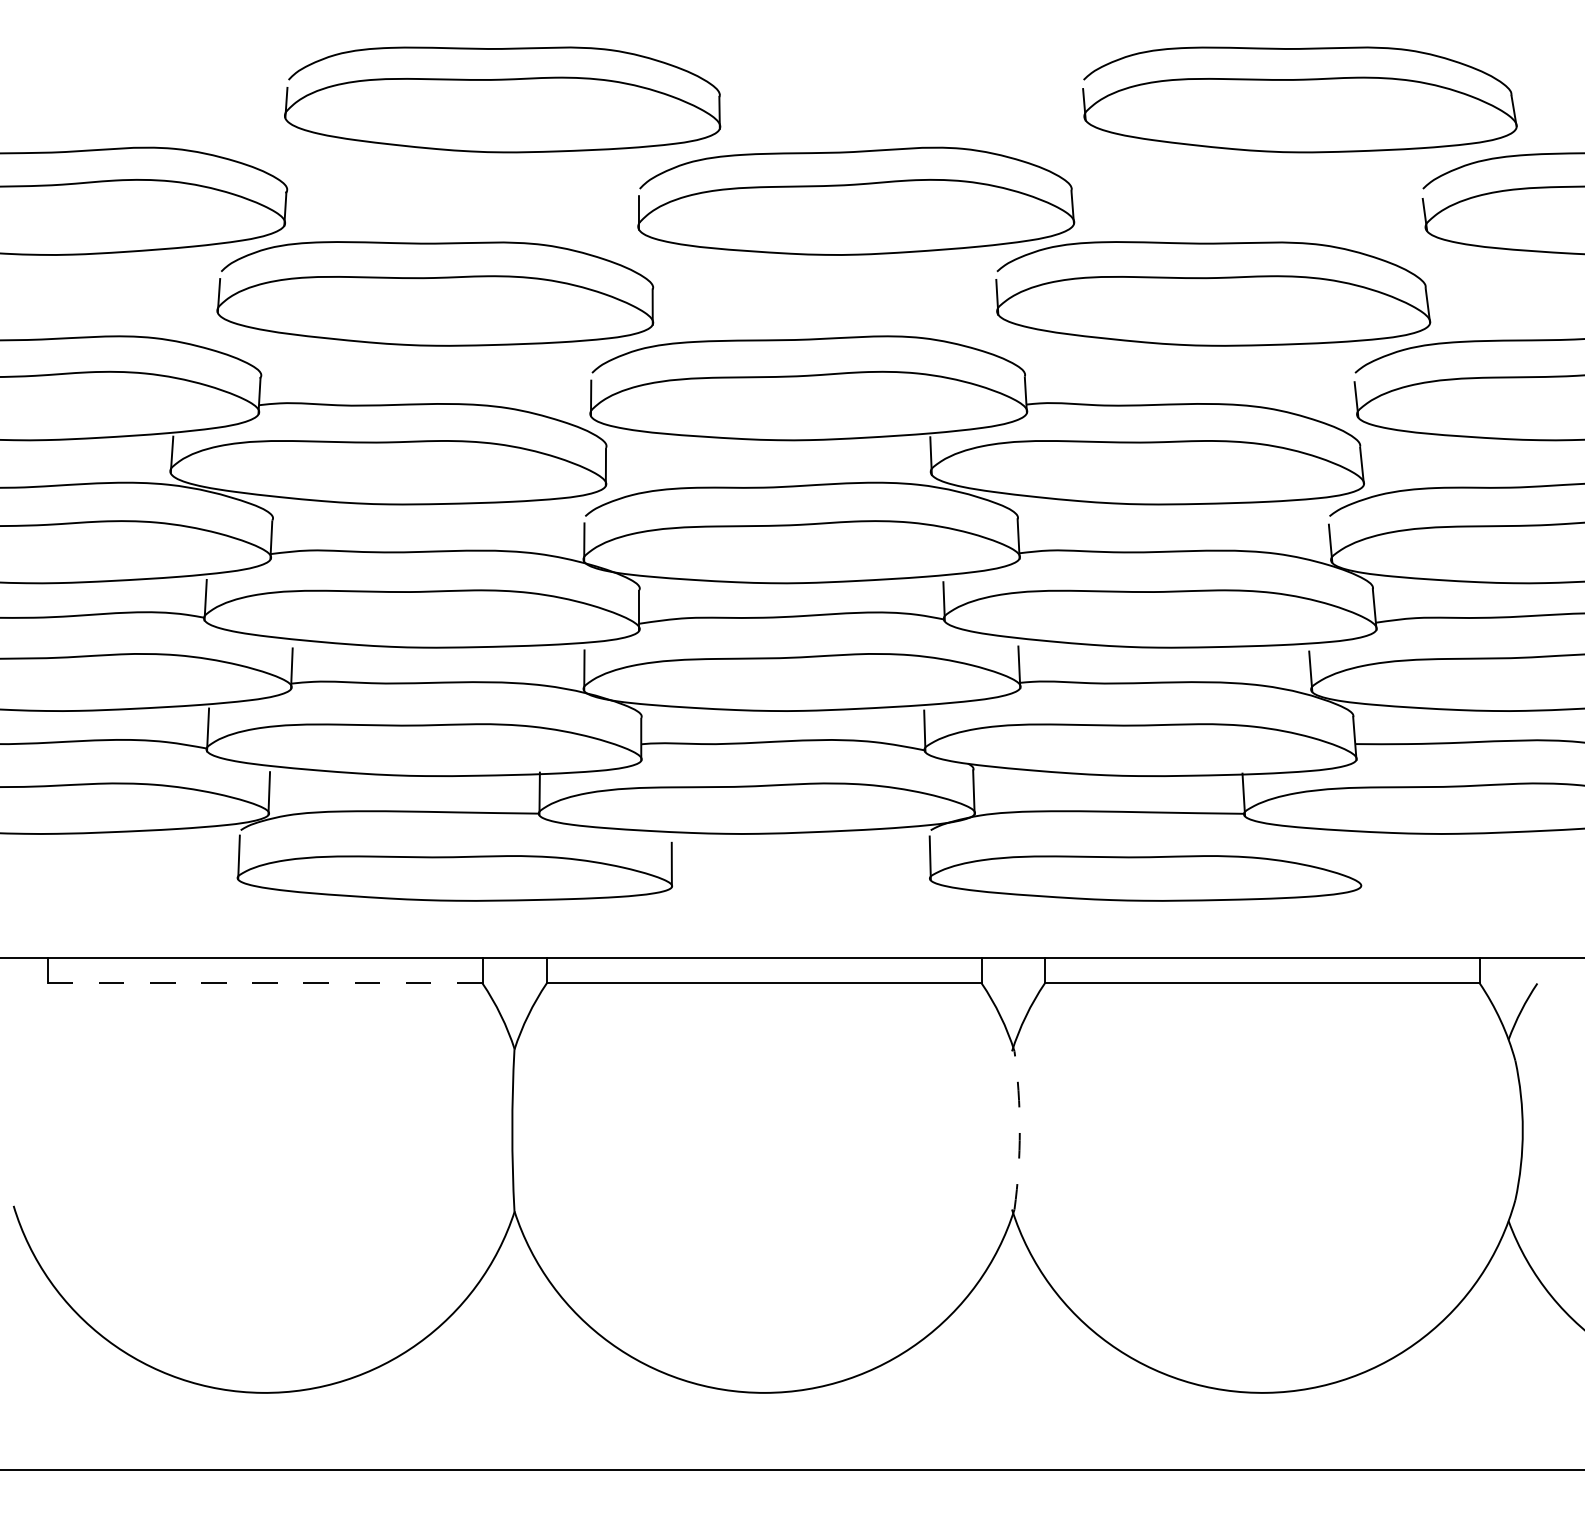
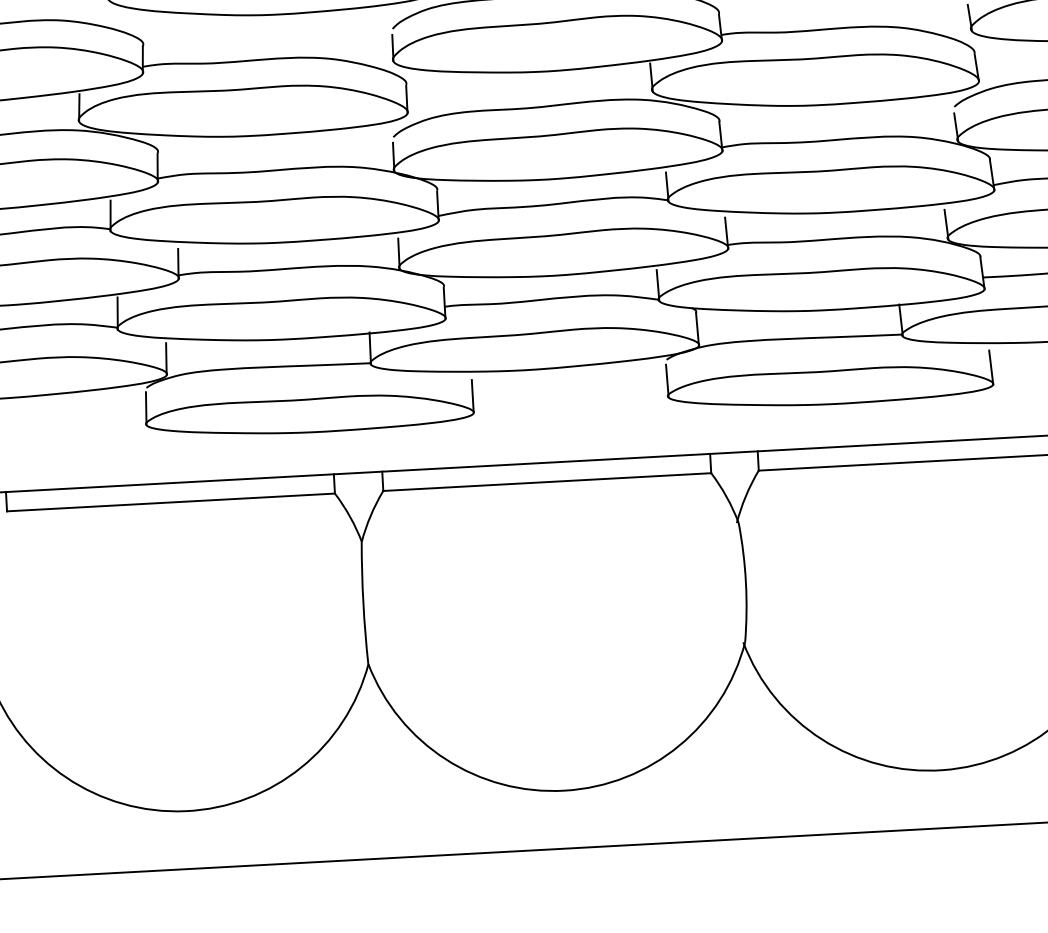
line: (1359, 863) -> (991, 367), added
line: (264, 983) -> (170, 502), dashed -> solid
arc: (1019, 1130) -> (745, 582), dashed -> solid

